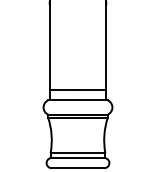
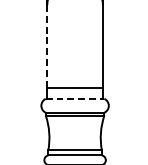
line: (49, 47) -> (47, 47), solid -> dashed
line: (78, 100) -> (75, 98), solid -> dashed

